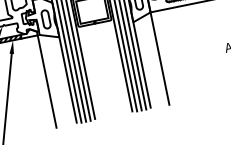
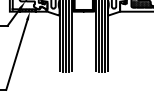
line: (160, 57) -> (120, 41), removed
line: (47, 80) -> (46, 41), removed

